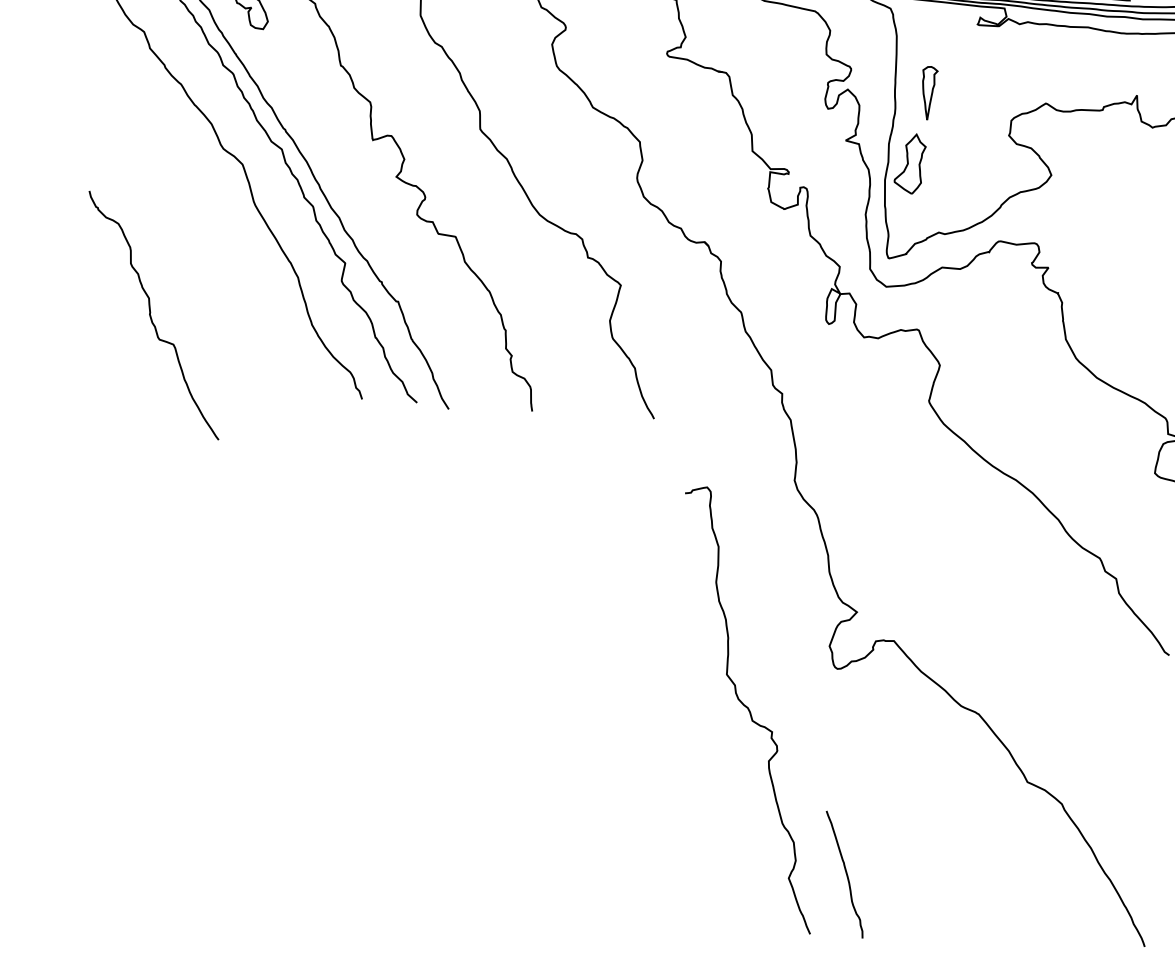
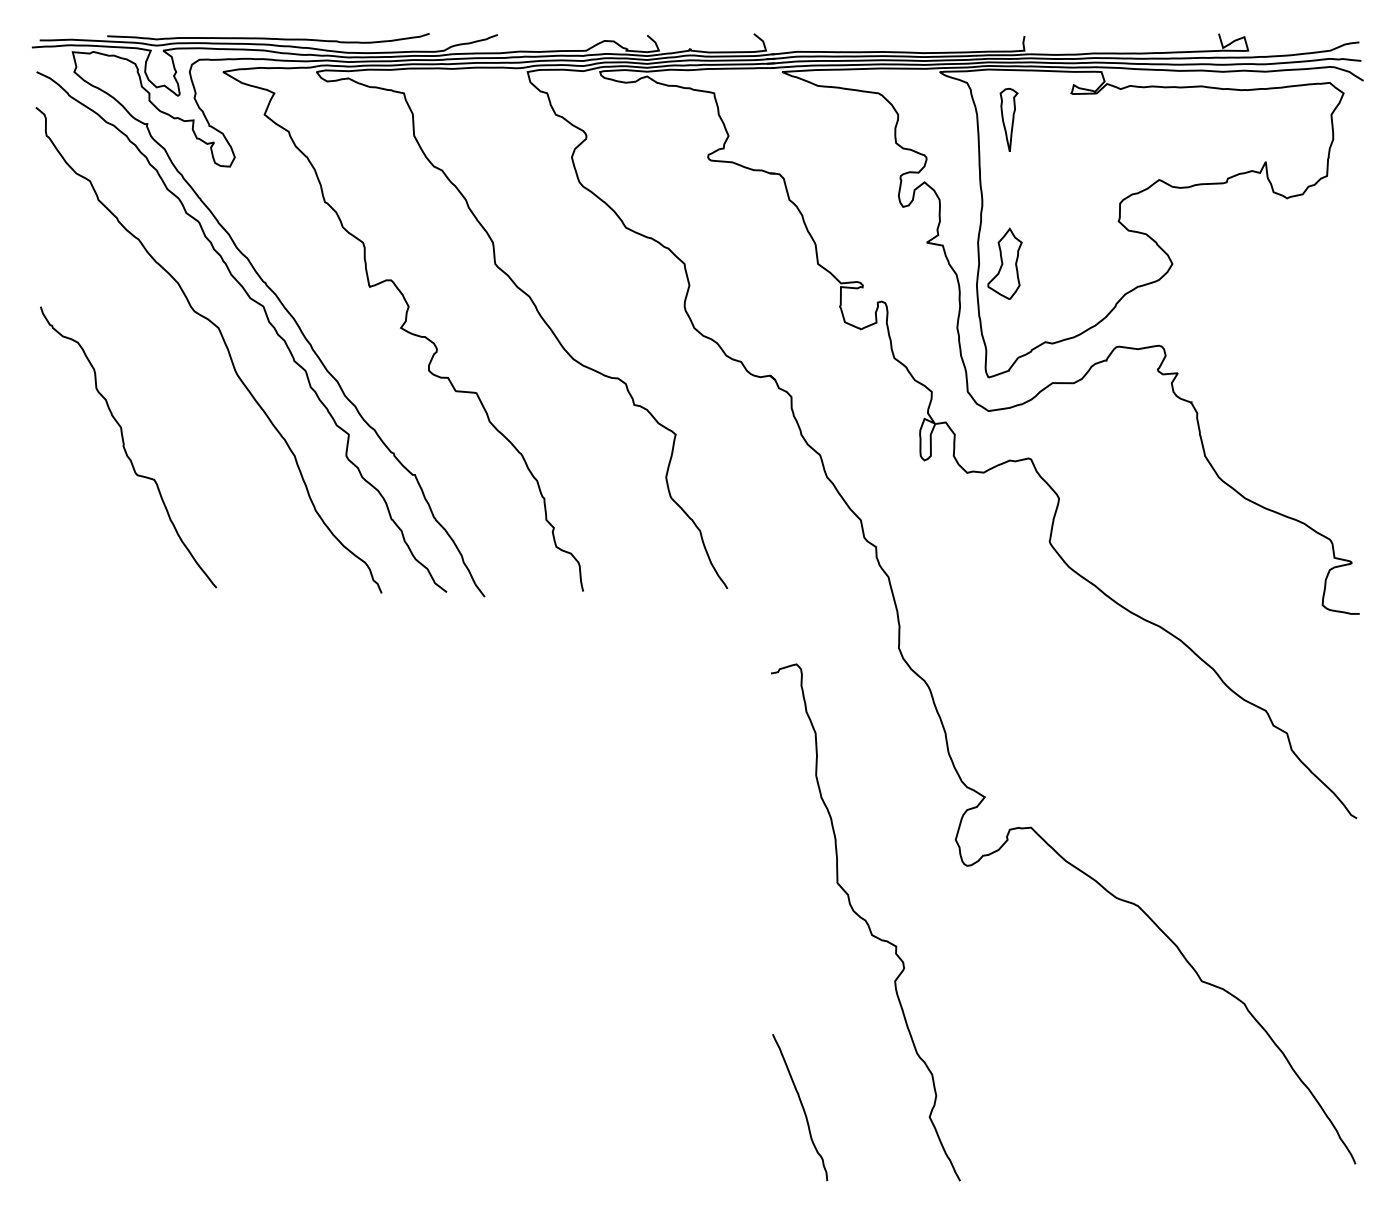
part: (928, 92) -> (1008, 119), moved
curve: (151, 316) -> (125, 448), moved
curve: (845, 873) -> (801, 1106), moved

